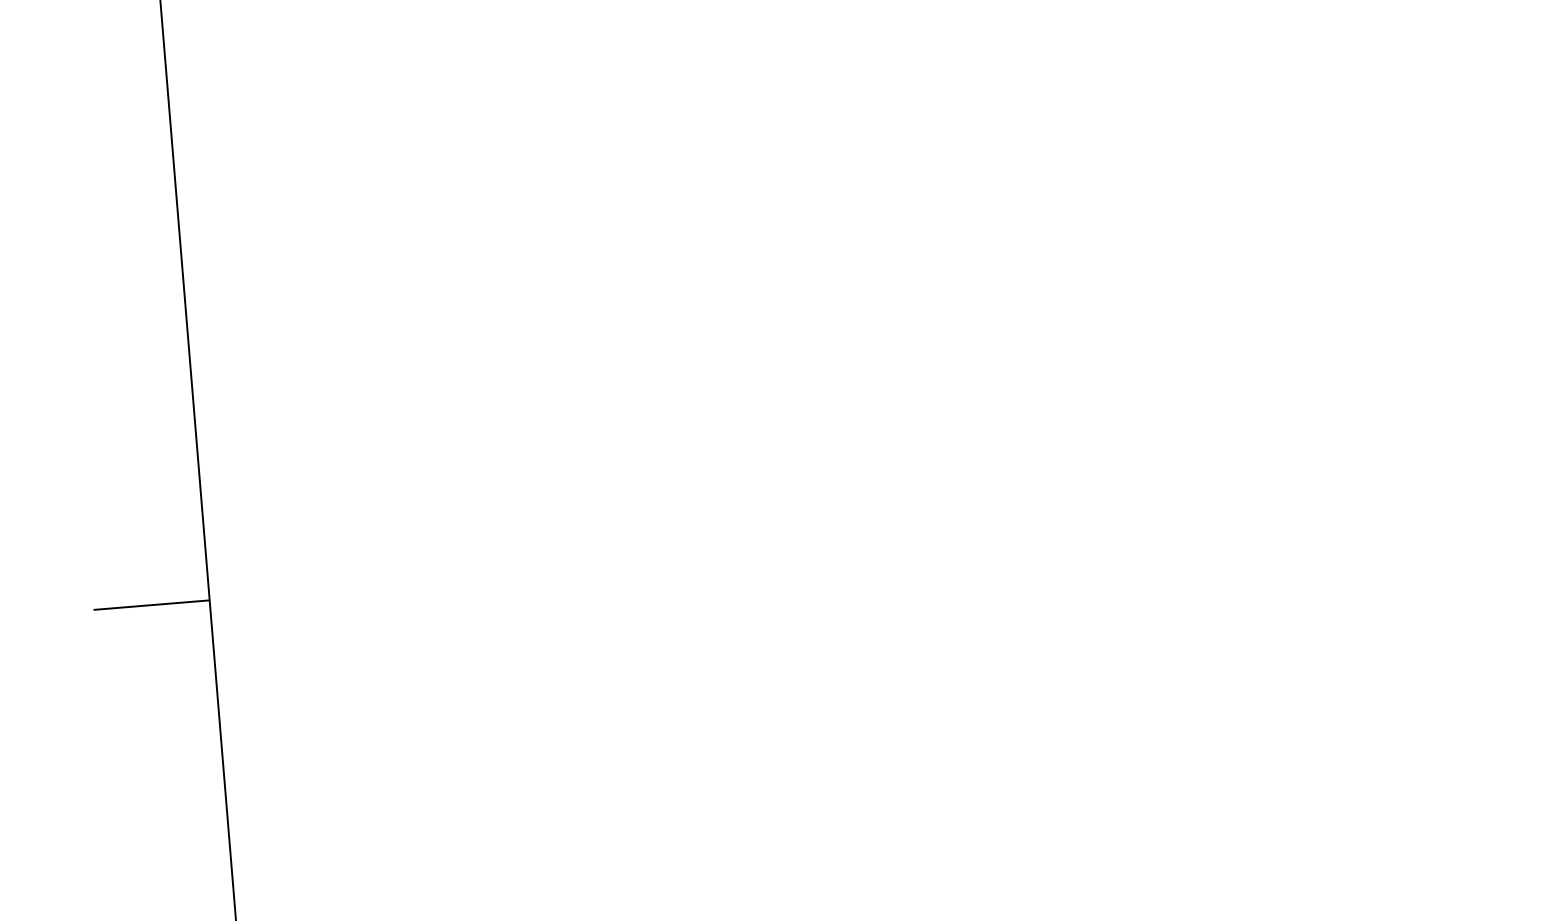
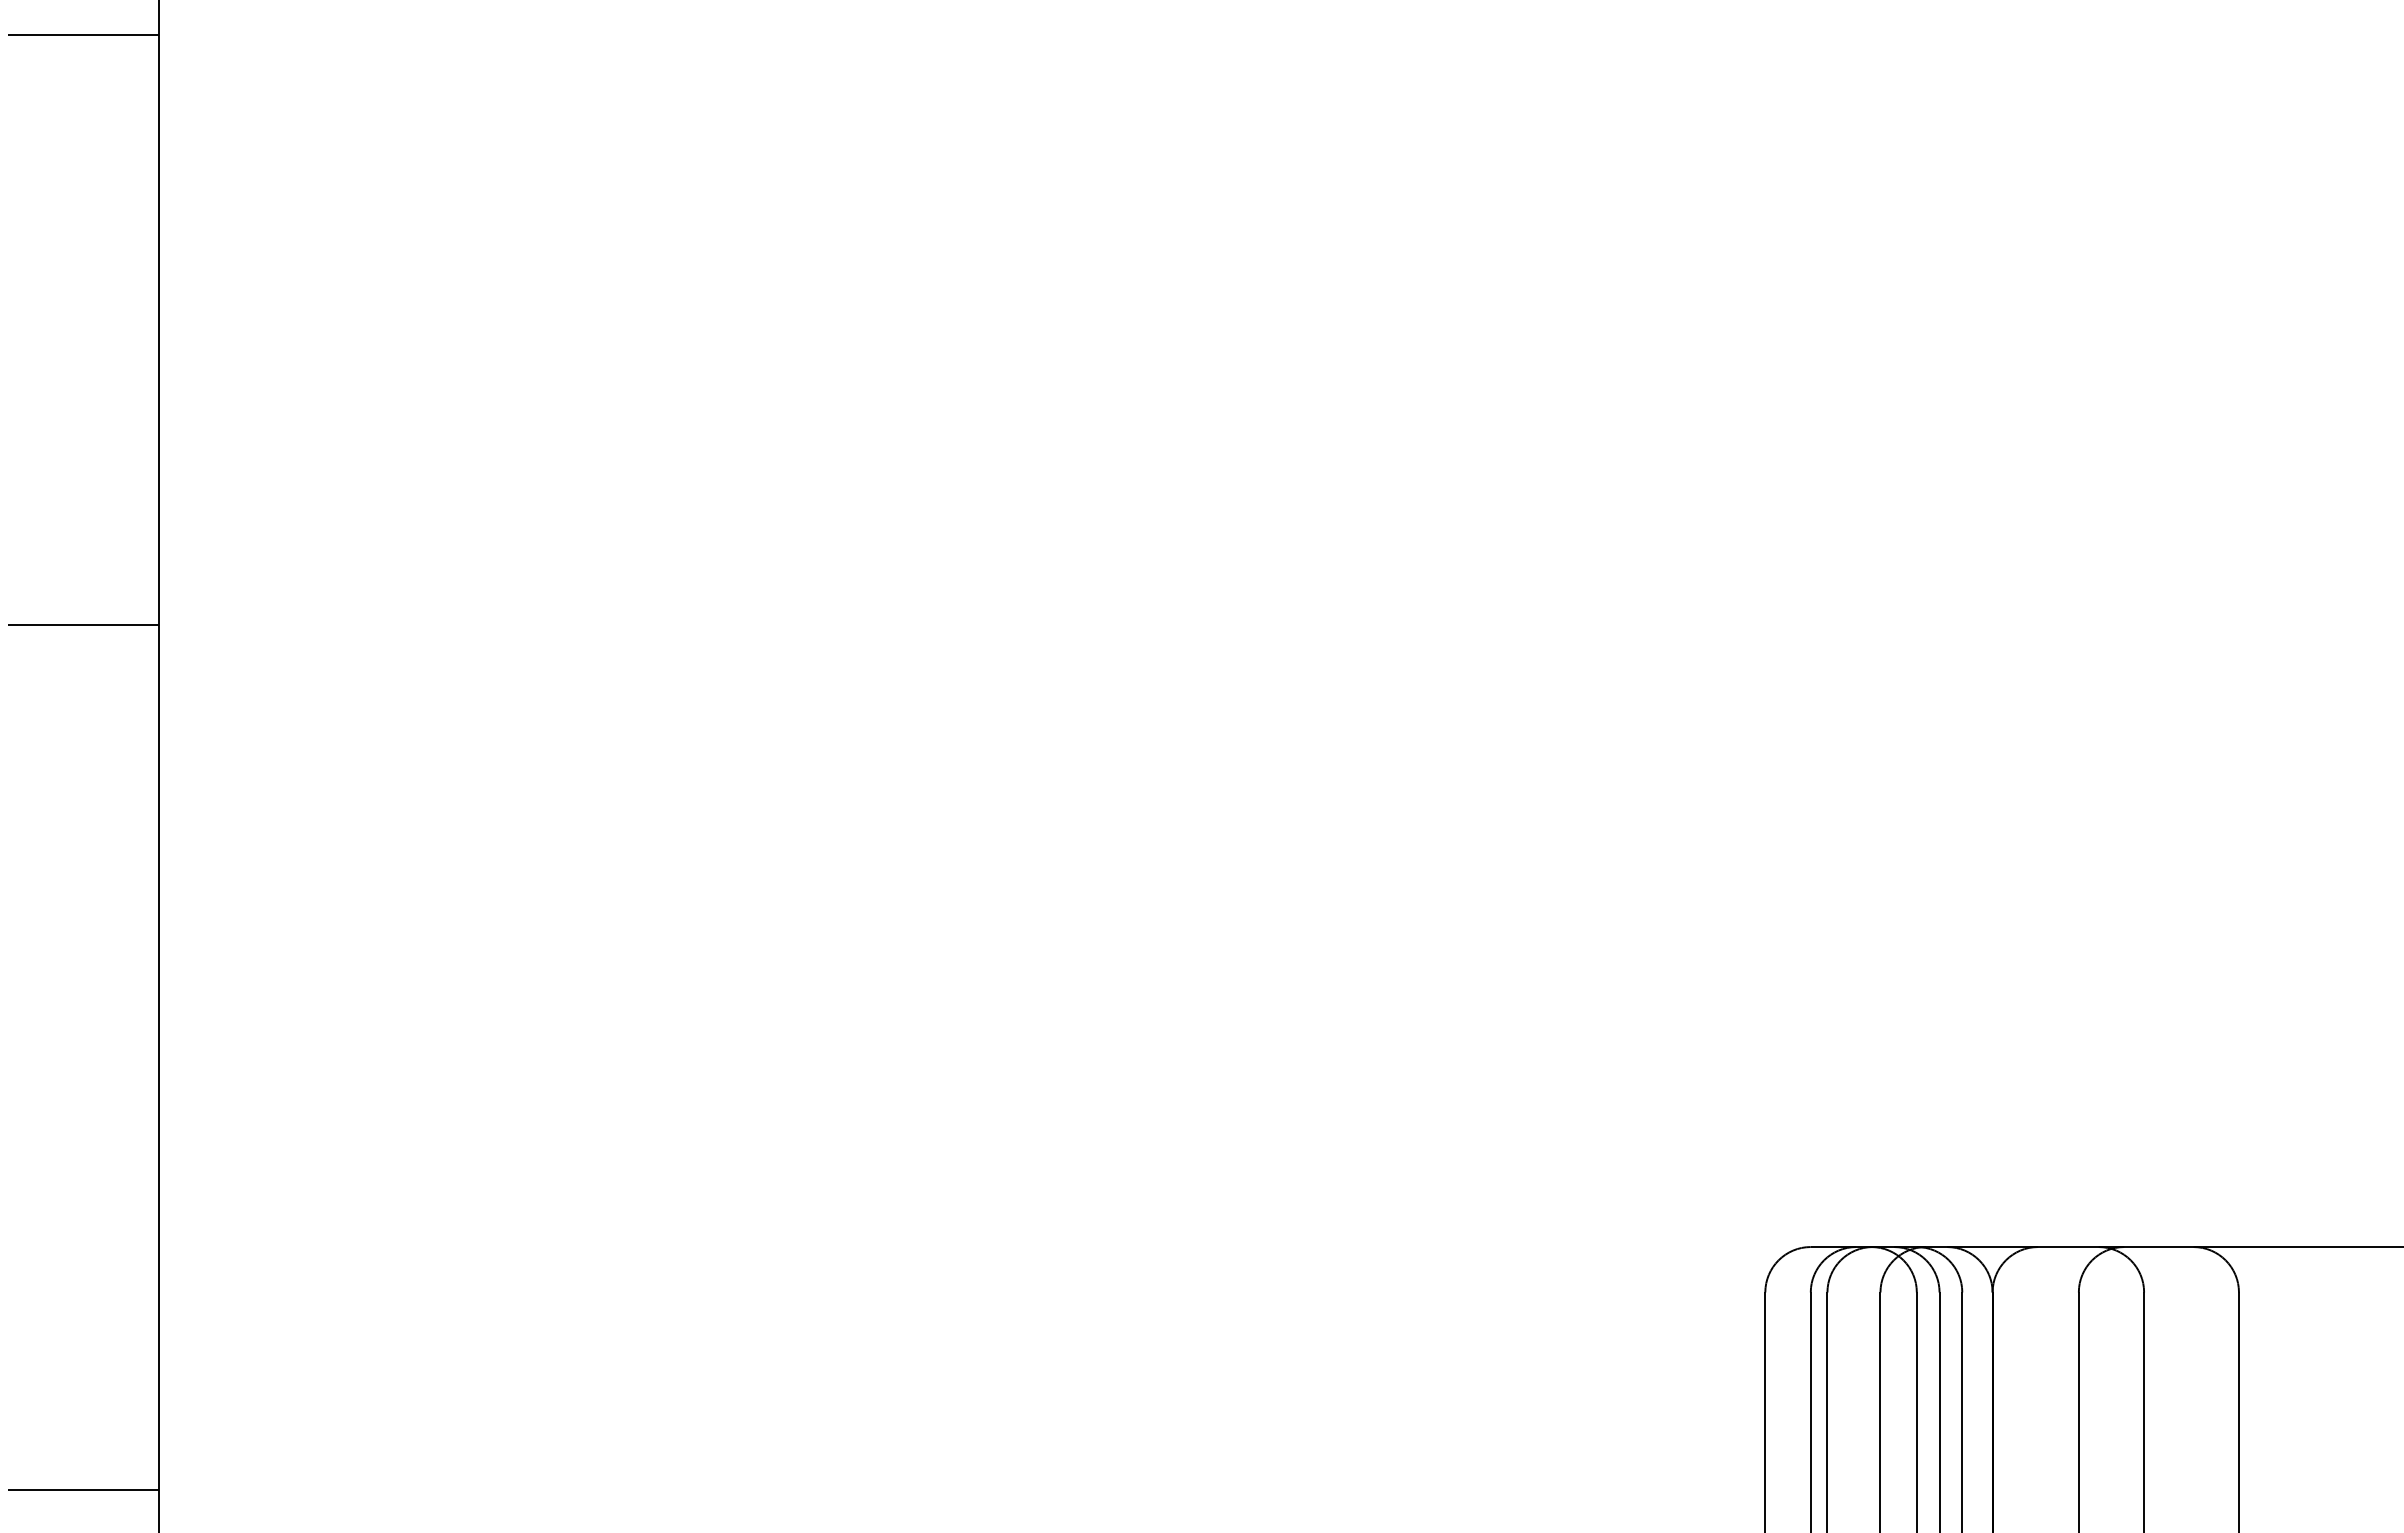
line: (114, 152) -> (83, 34), added

